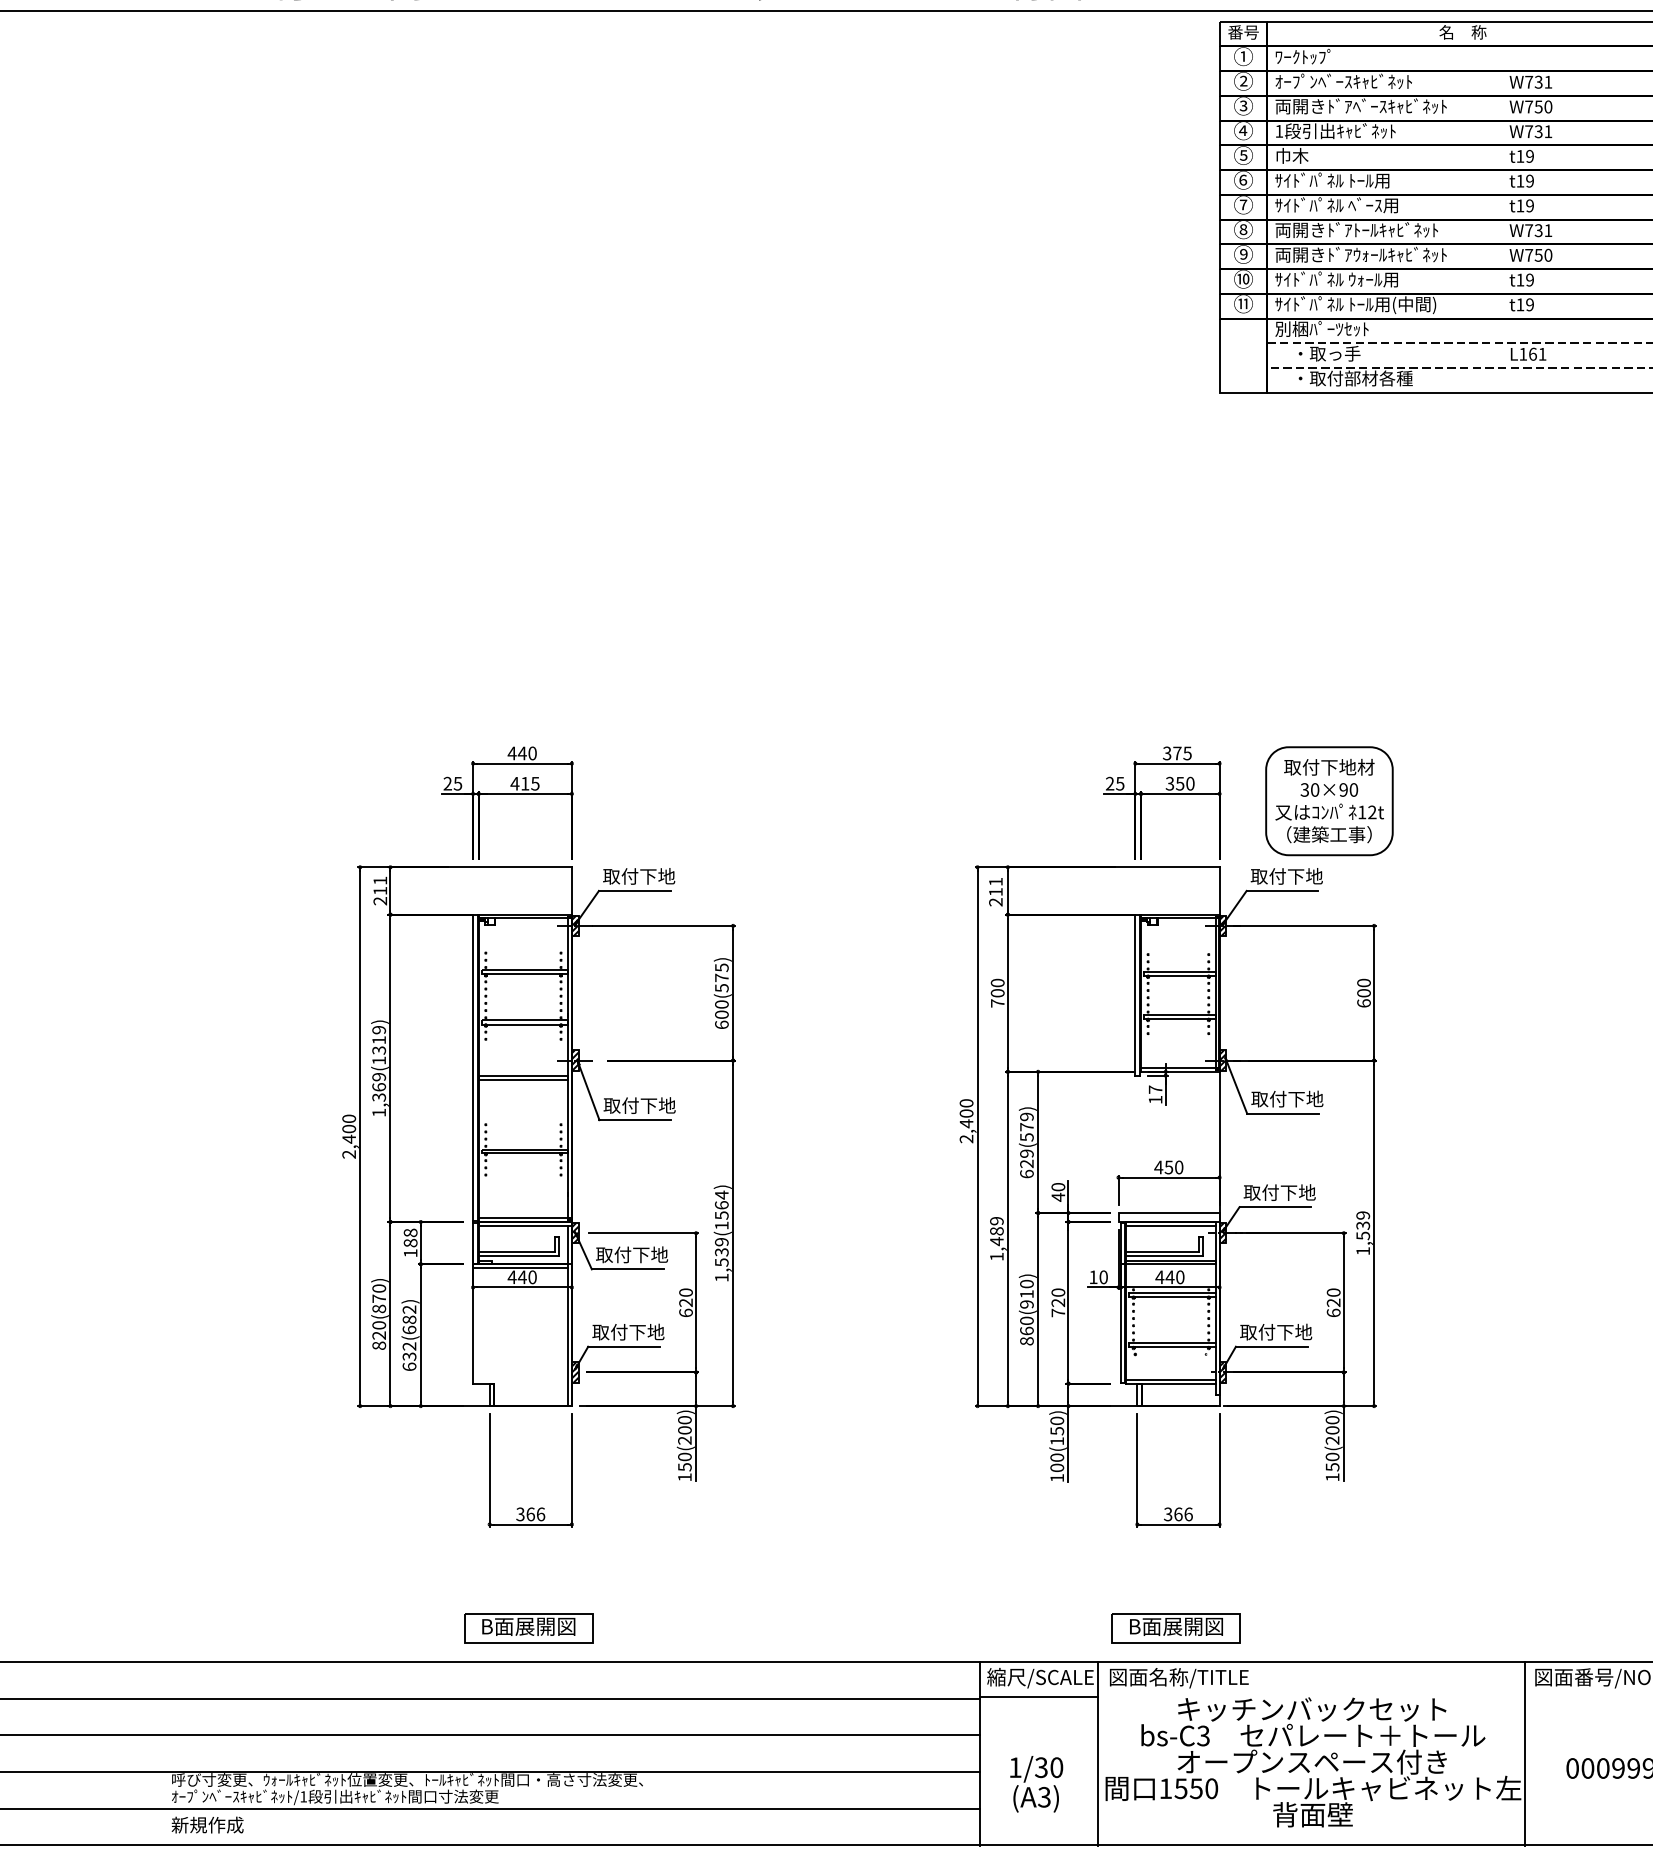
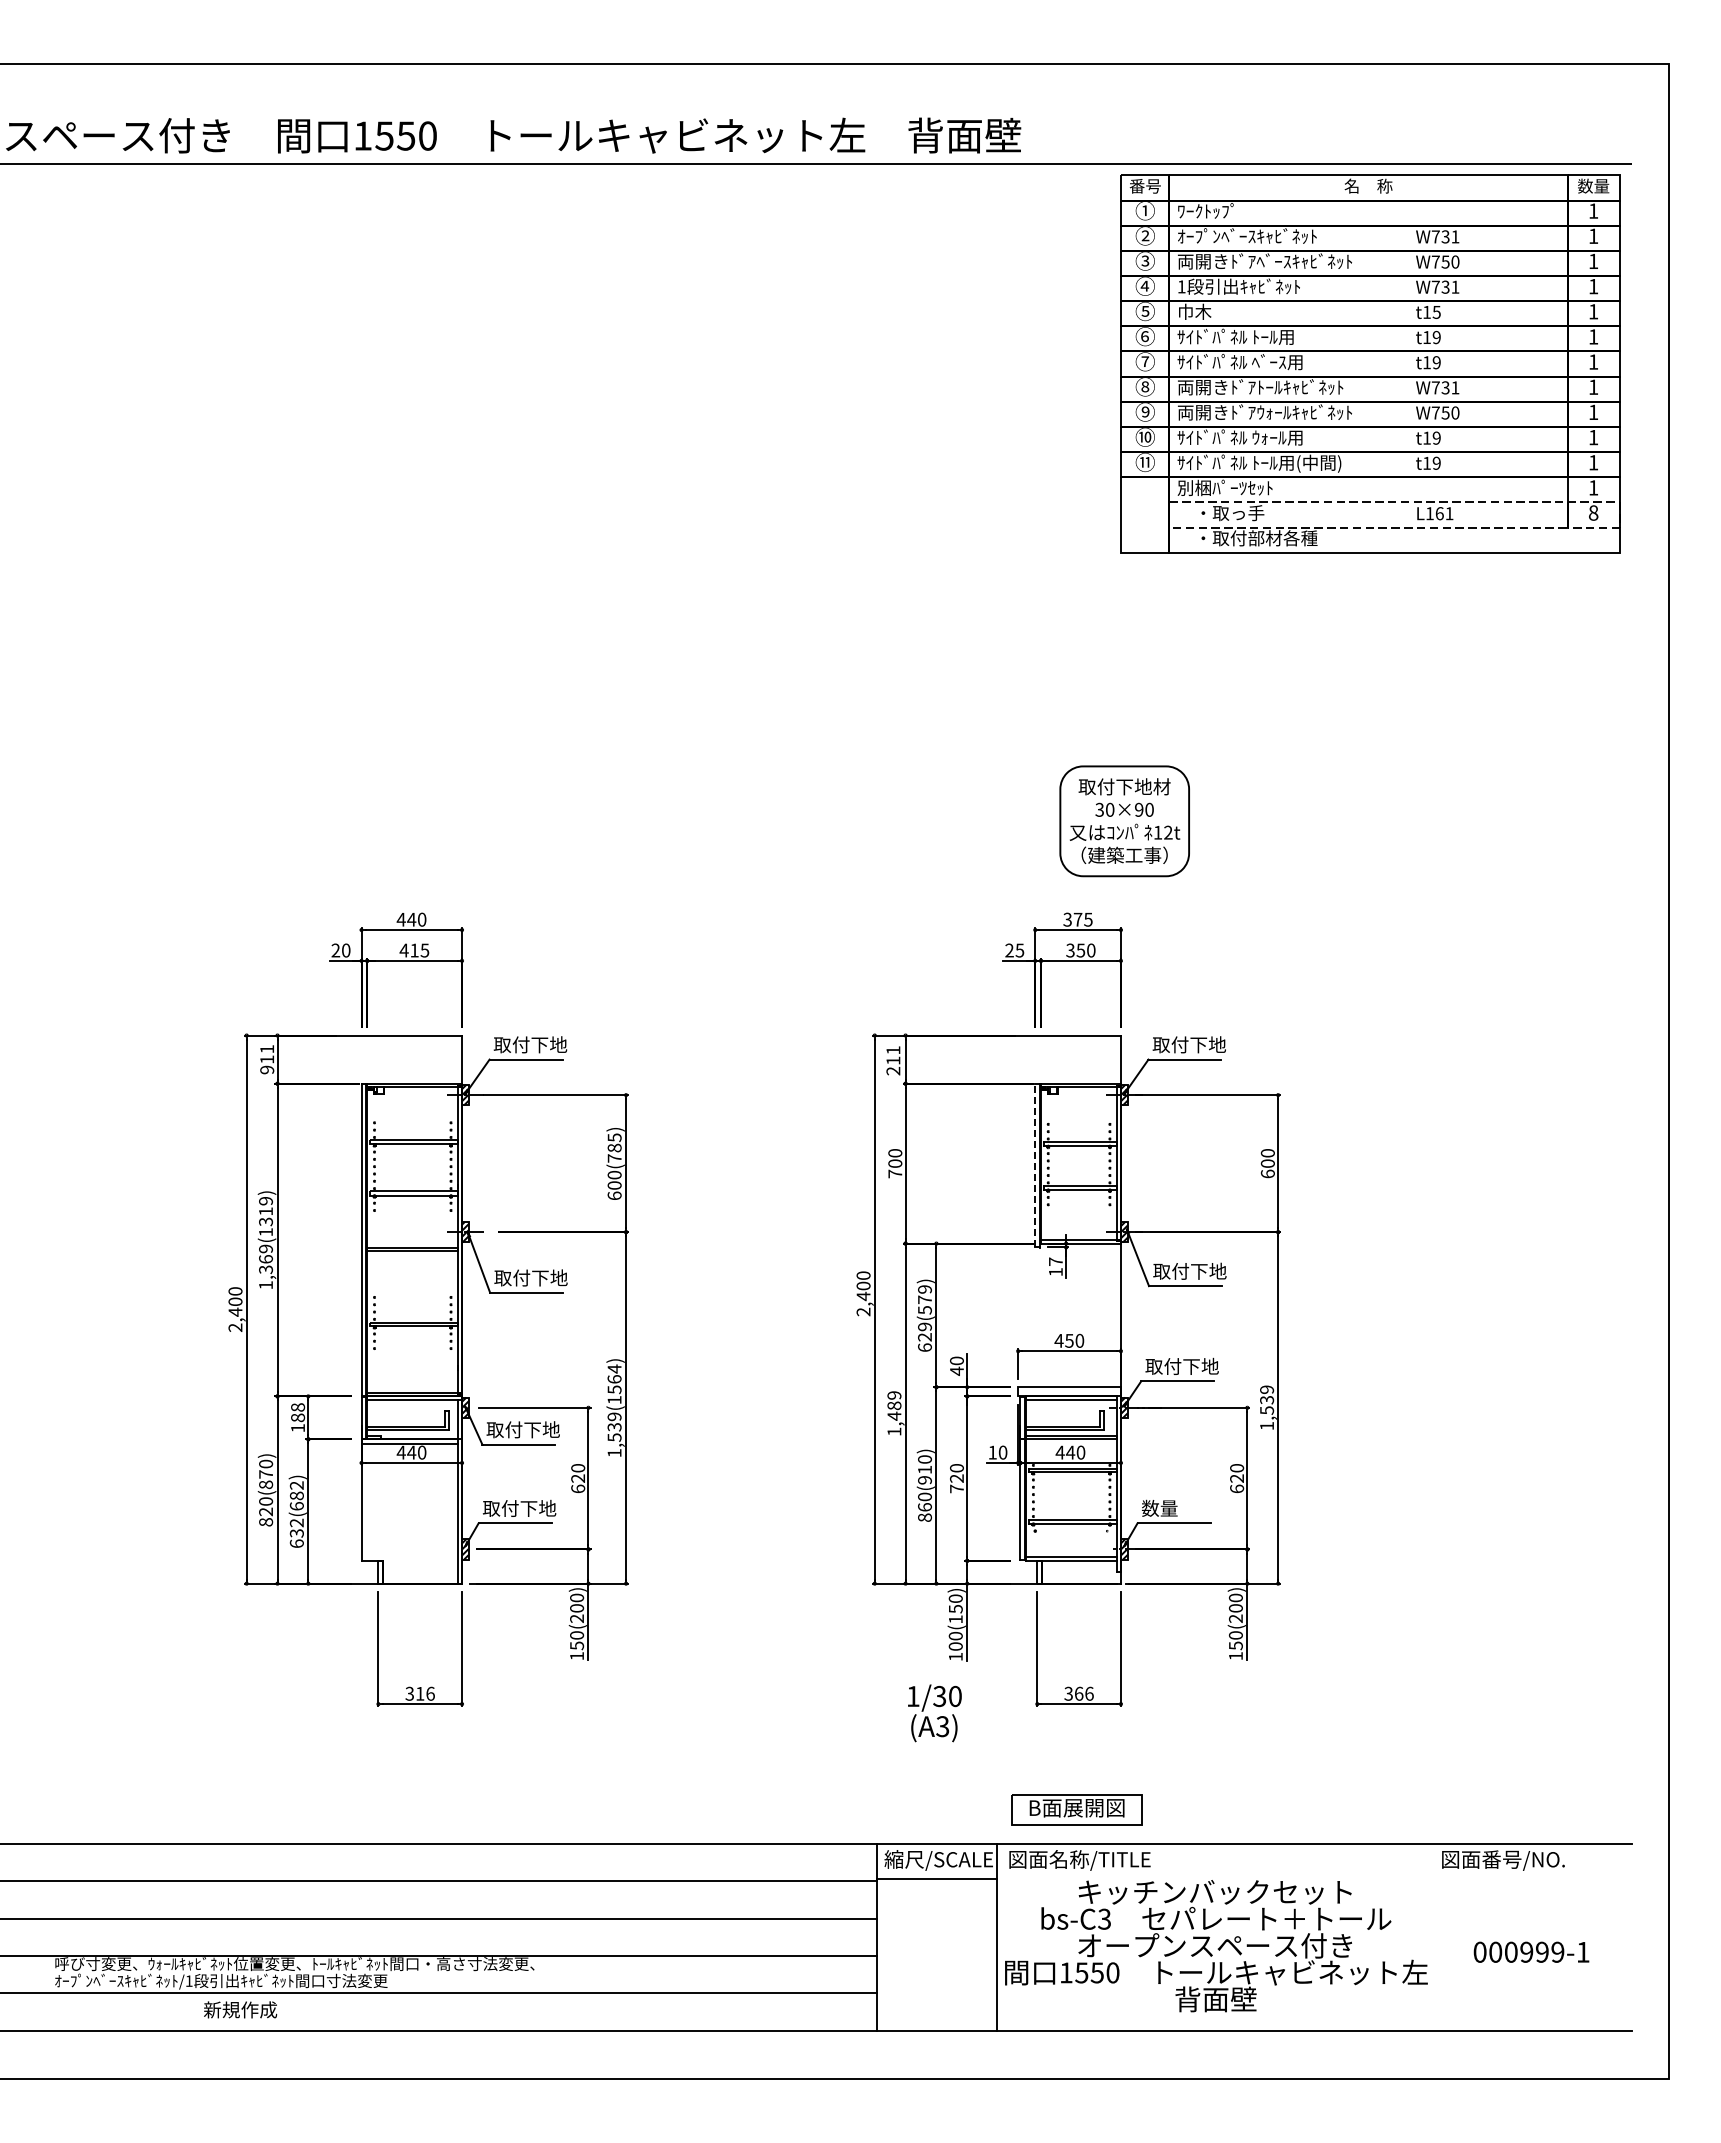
text: (1529, 155) -> (1436, 311), t19 -> t15
text: (457, 783) -> (345, 950), 25 -> 20
part: (1329, 801) -> (1124, 821), moved
text: (380, 900) -> (267, 1069), 211 -> 911
text: (721, 982) -> (614, 1152), 600(575) -> 600(785)
line: (1135, 995) -> (1035, 1165), solid -> dashed
text: (1276, 1331) -> (1178, 1507), 取付下地 -> 数量
text: (531, 1514) -> (420, 1693), 366 -> 316
part: (528, 1628) -> (417, 1809), removed
line: (1524, 1753) -> (1431, 1937), removed
text: (1036, 1784) -> (934, 1713), moved
text: (207, 1824) -> (240, 2009), moved

